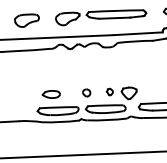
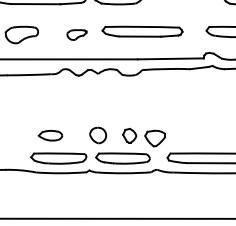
part: (67, 18) -> (76, 34), size x0.6
part: (109, 91) -> (129, 135), size x1.6
part: (86, 92) -> (97, 135), size x1.6

